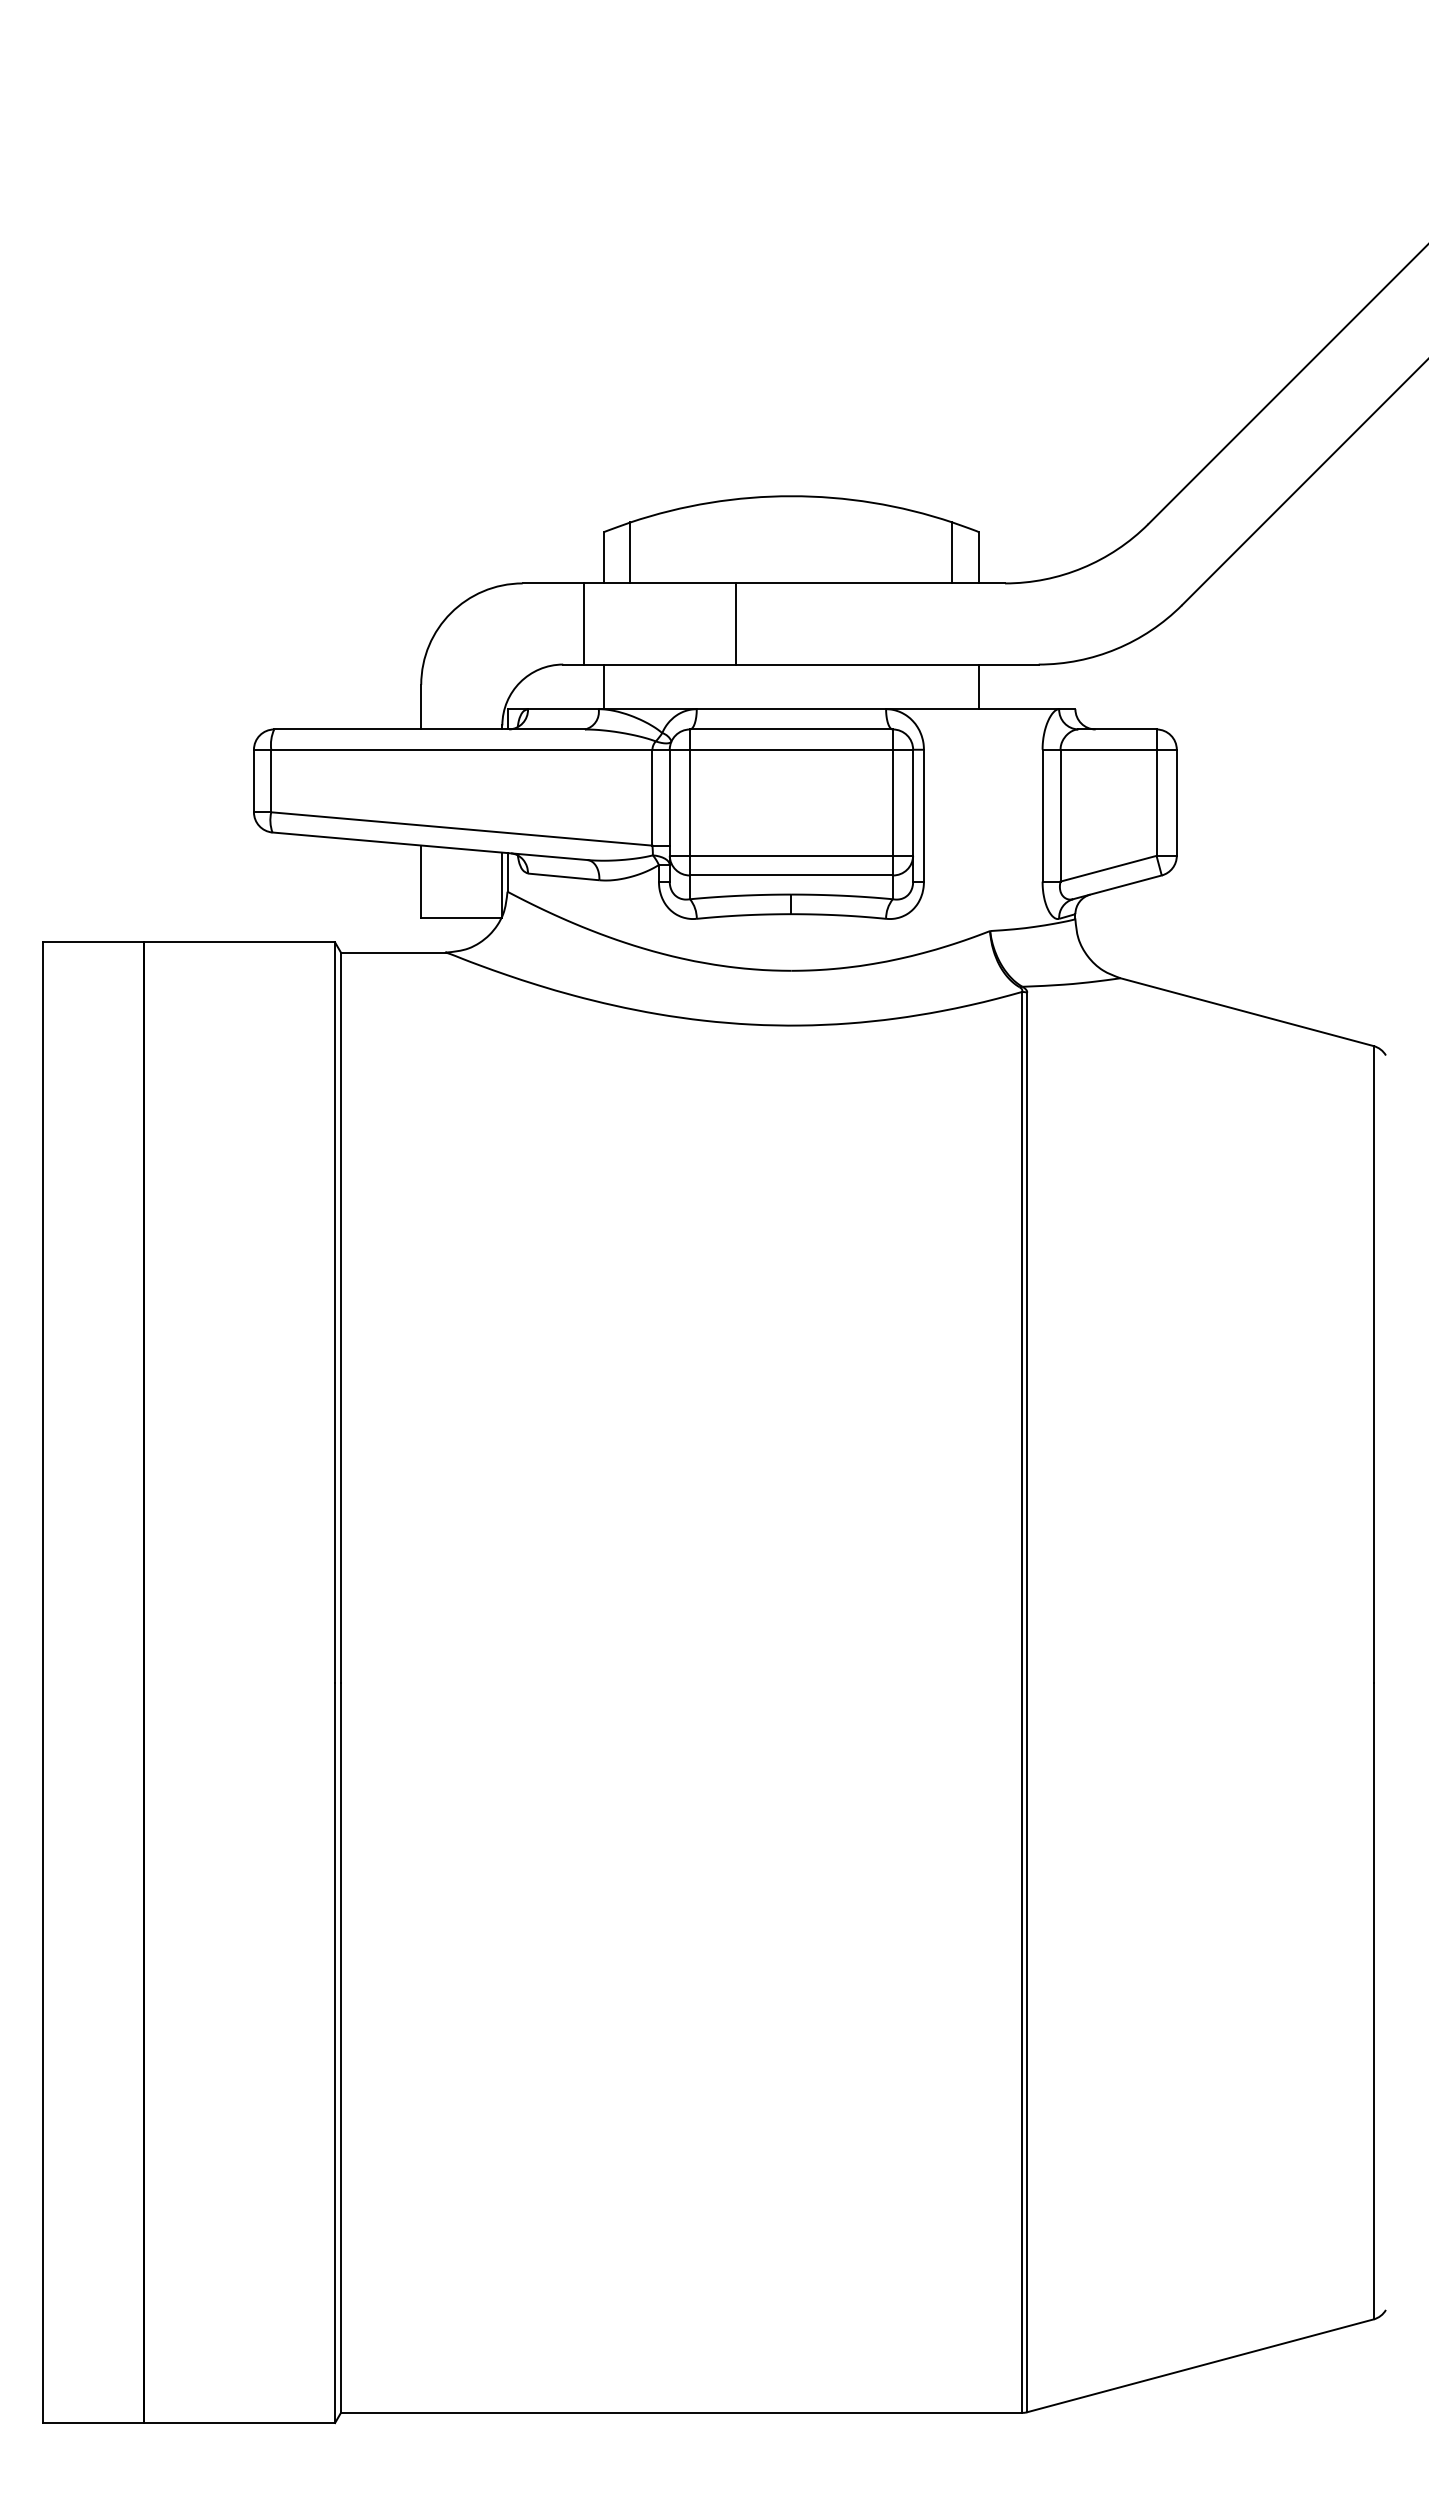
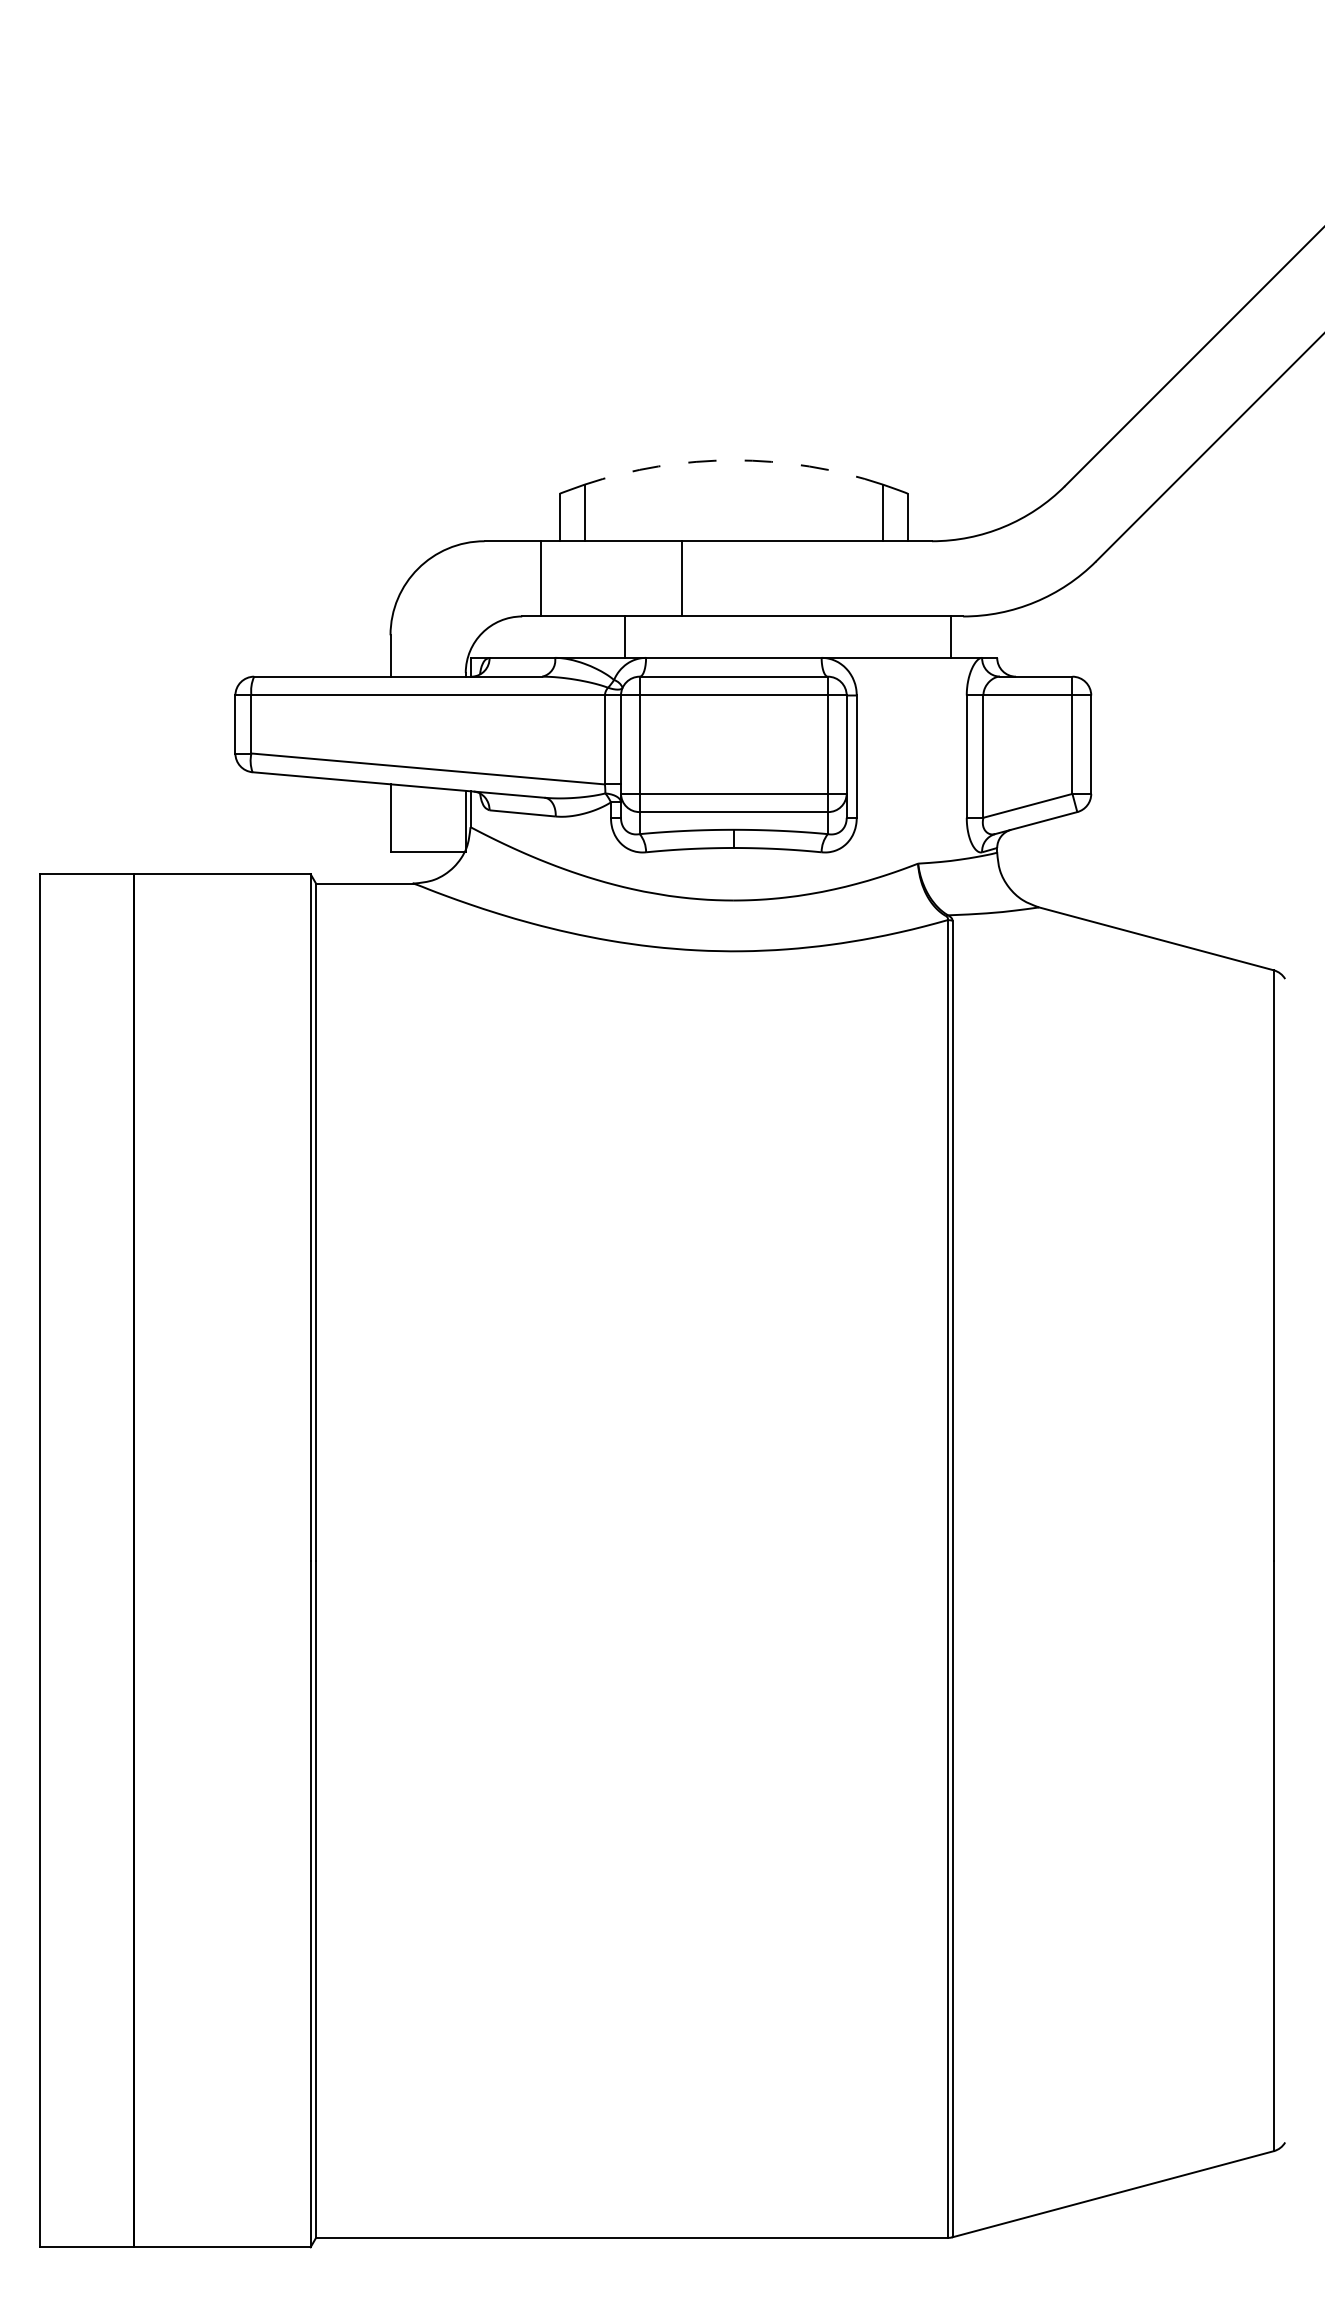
arc: (791, 496) -> (733, 460), solid -> dashed
line: (603, 686) -> (624, 636), moved
line: (979, 686) -> (950, 636), moved

